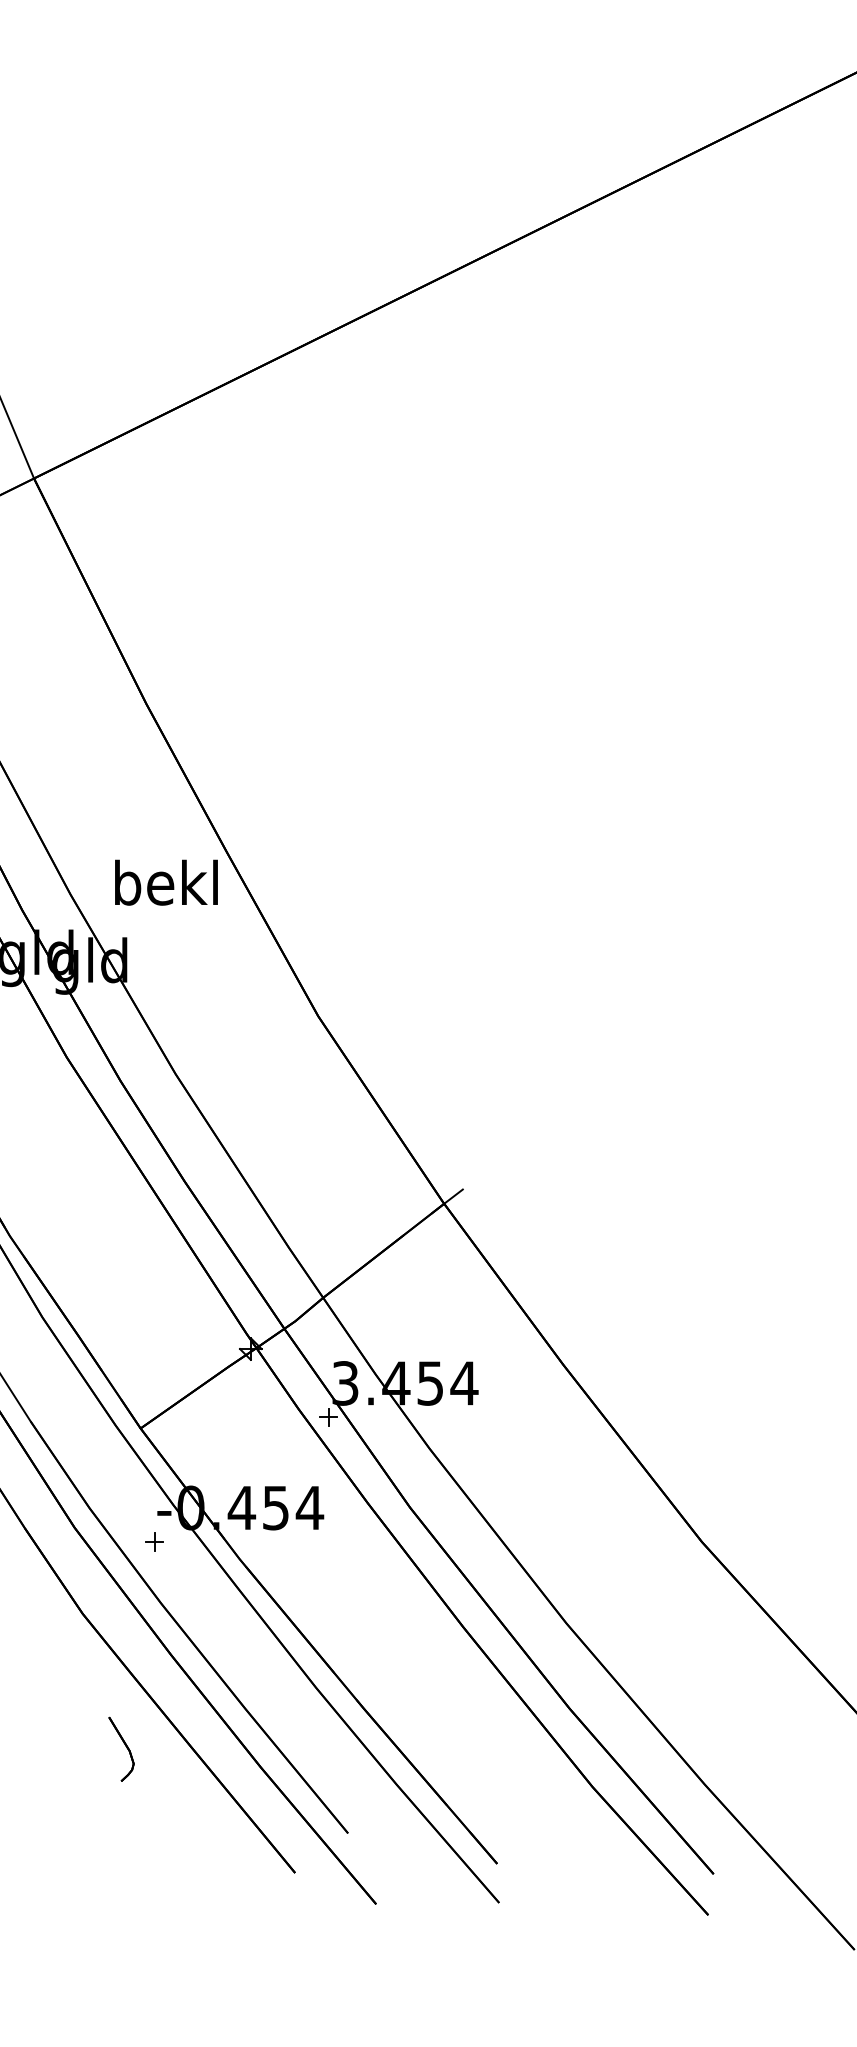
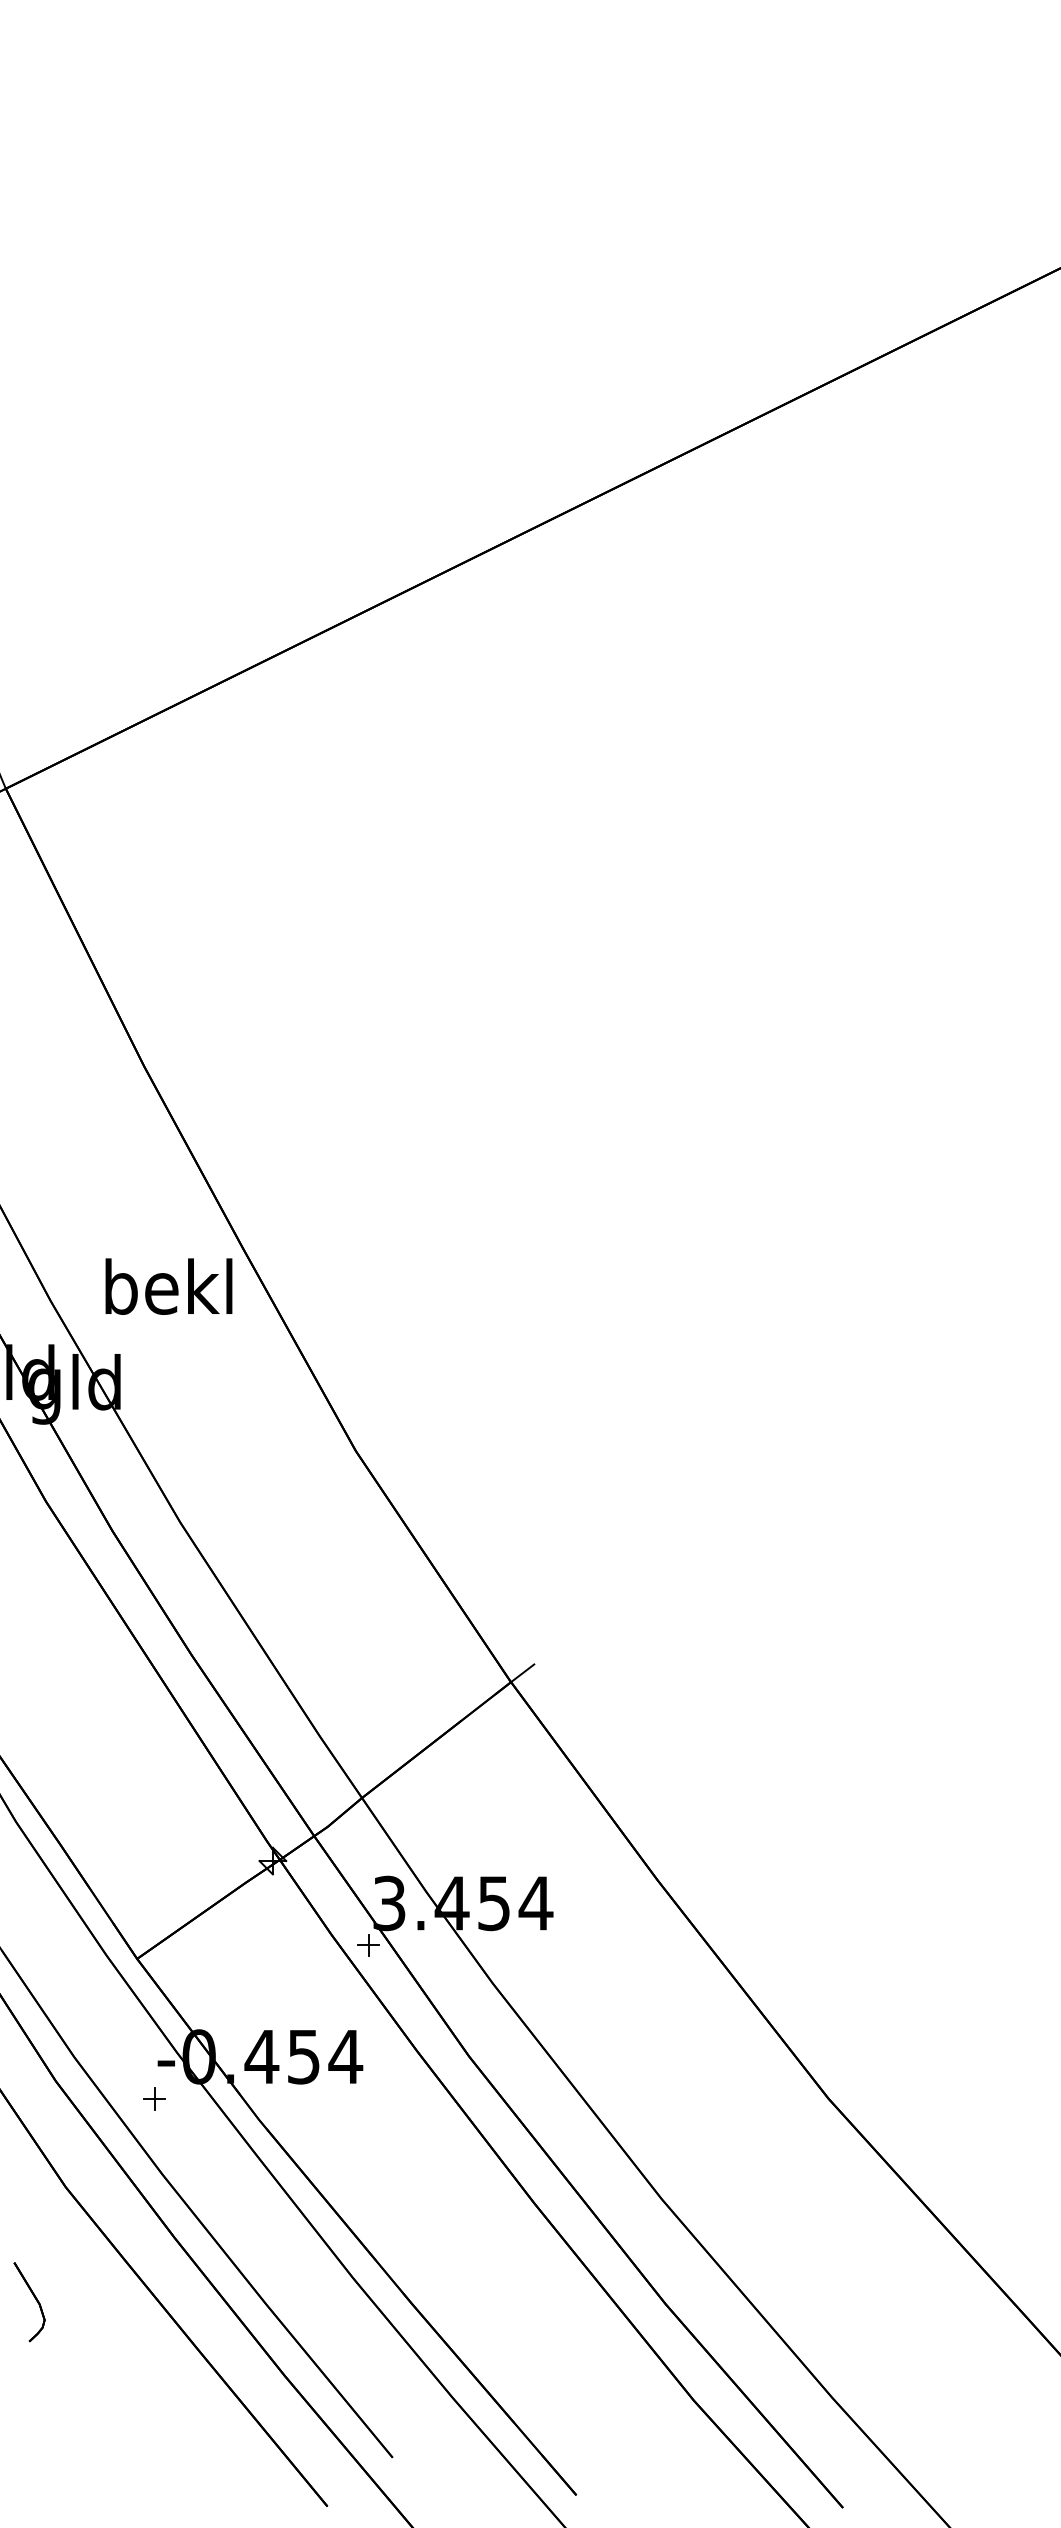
part: (125, 1746) -> (34, 2298), moved

